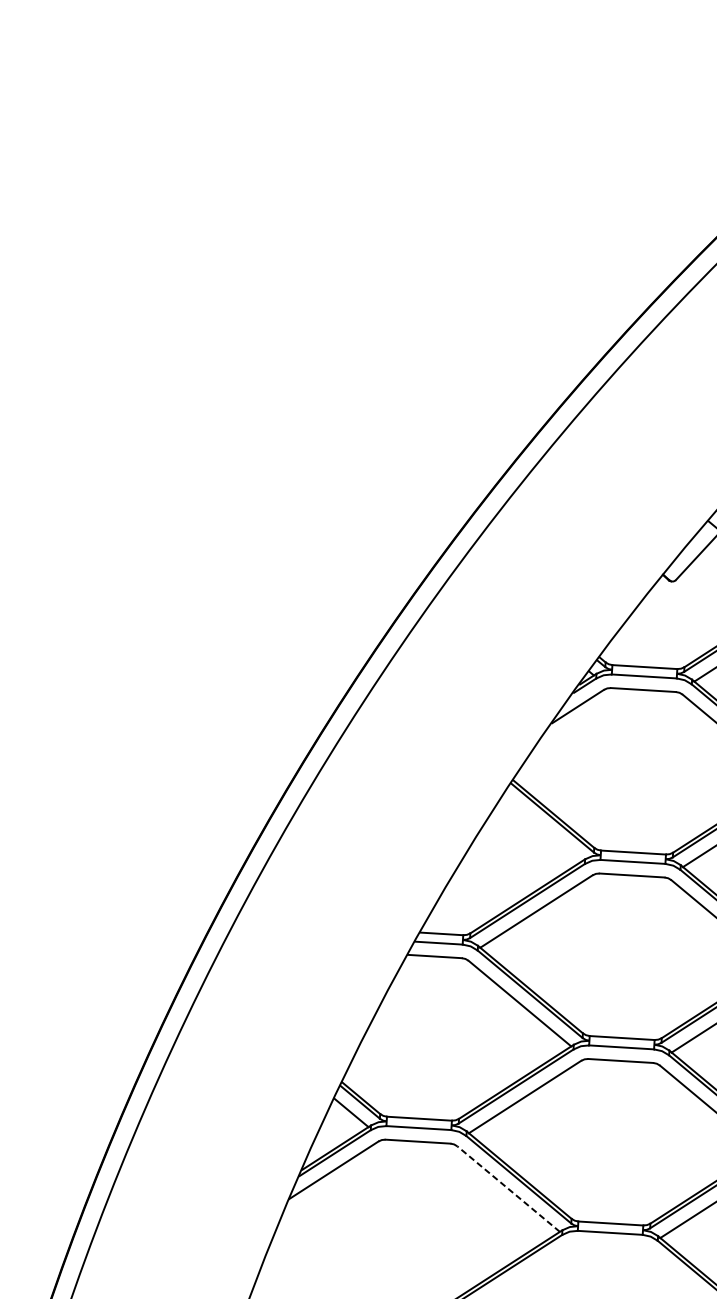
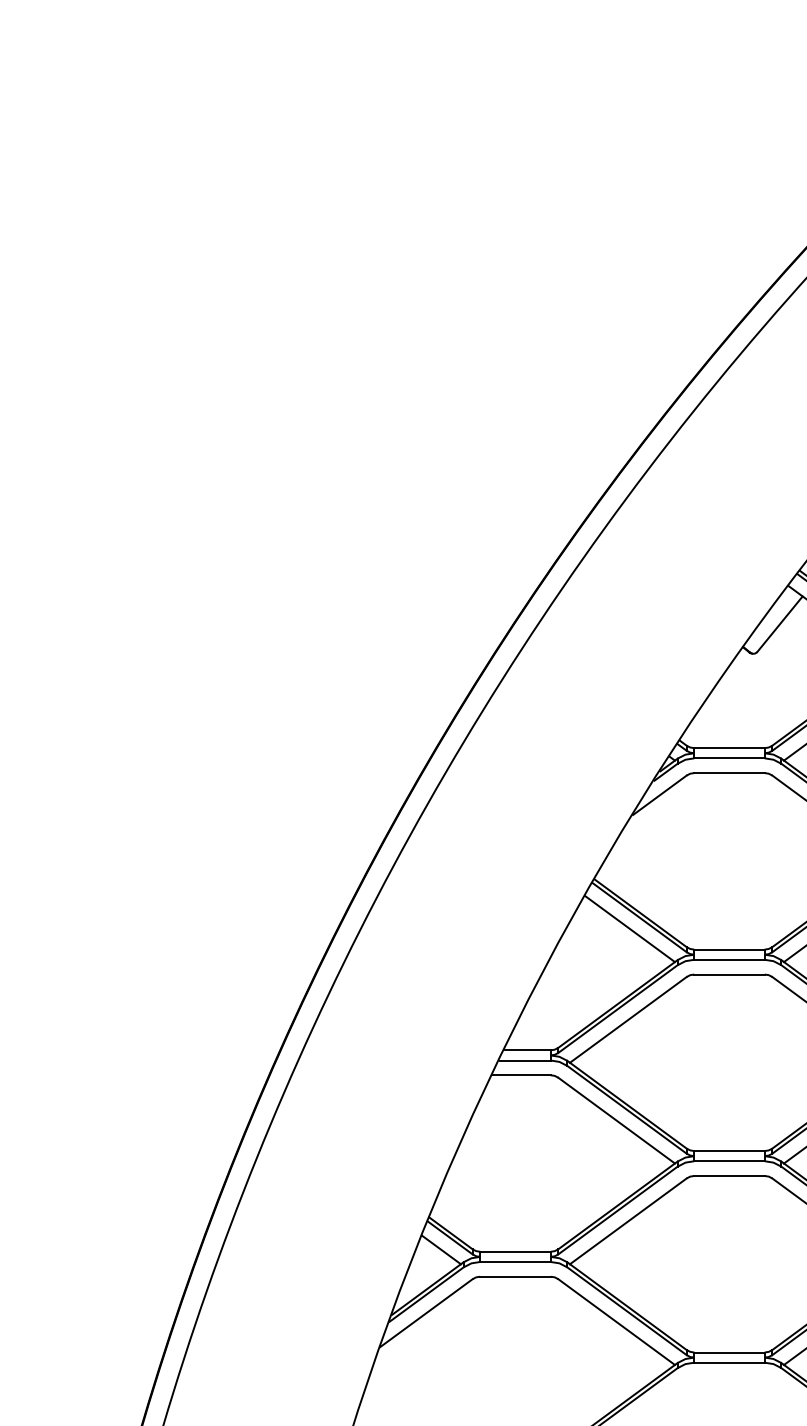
line: (542, 828) -> (629, 929), added
line: (508, 1188) -> (616, 1321), dashed -> solid

